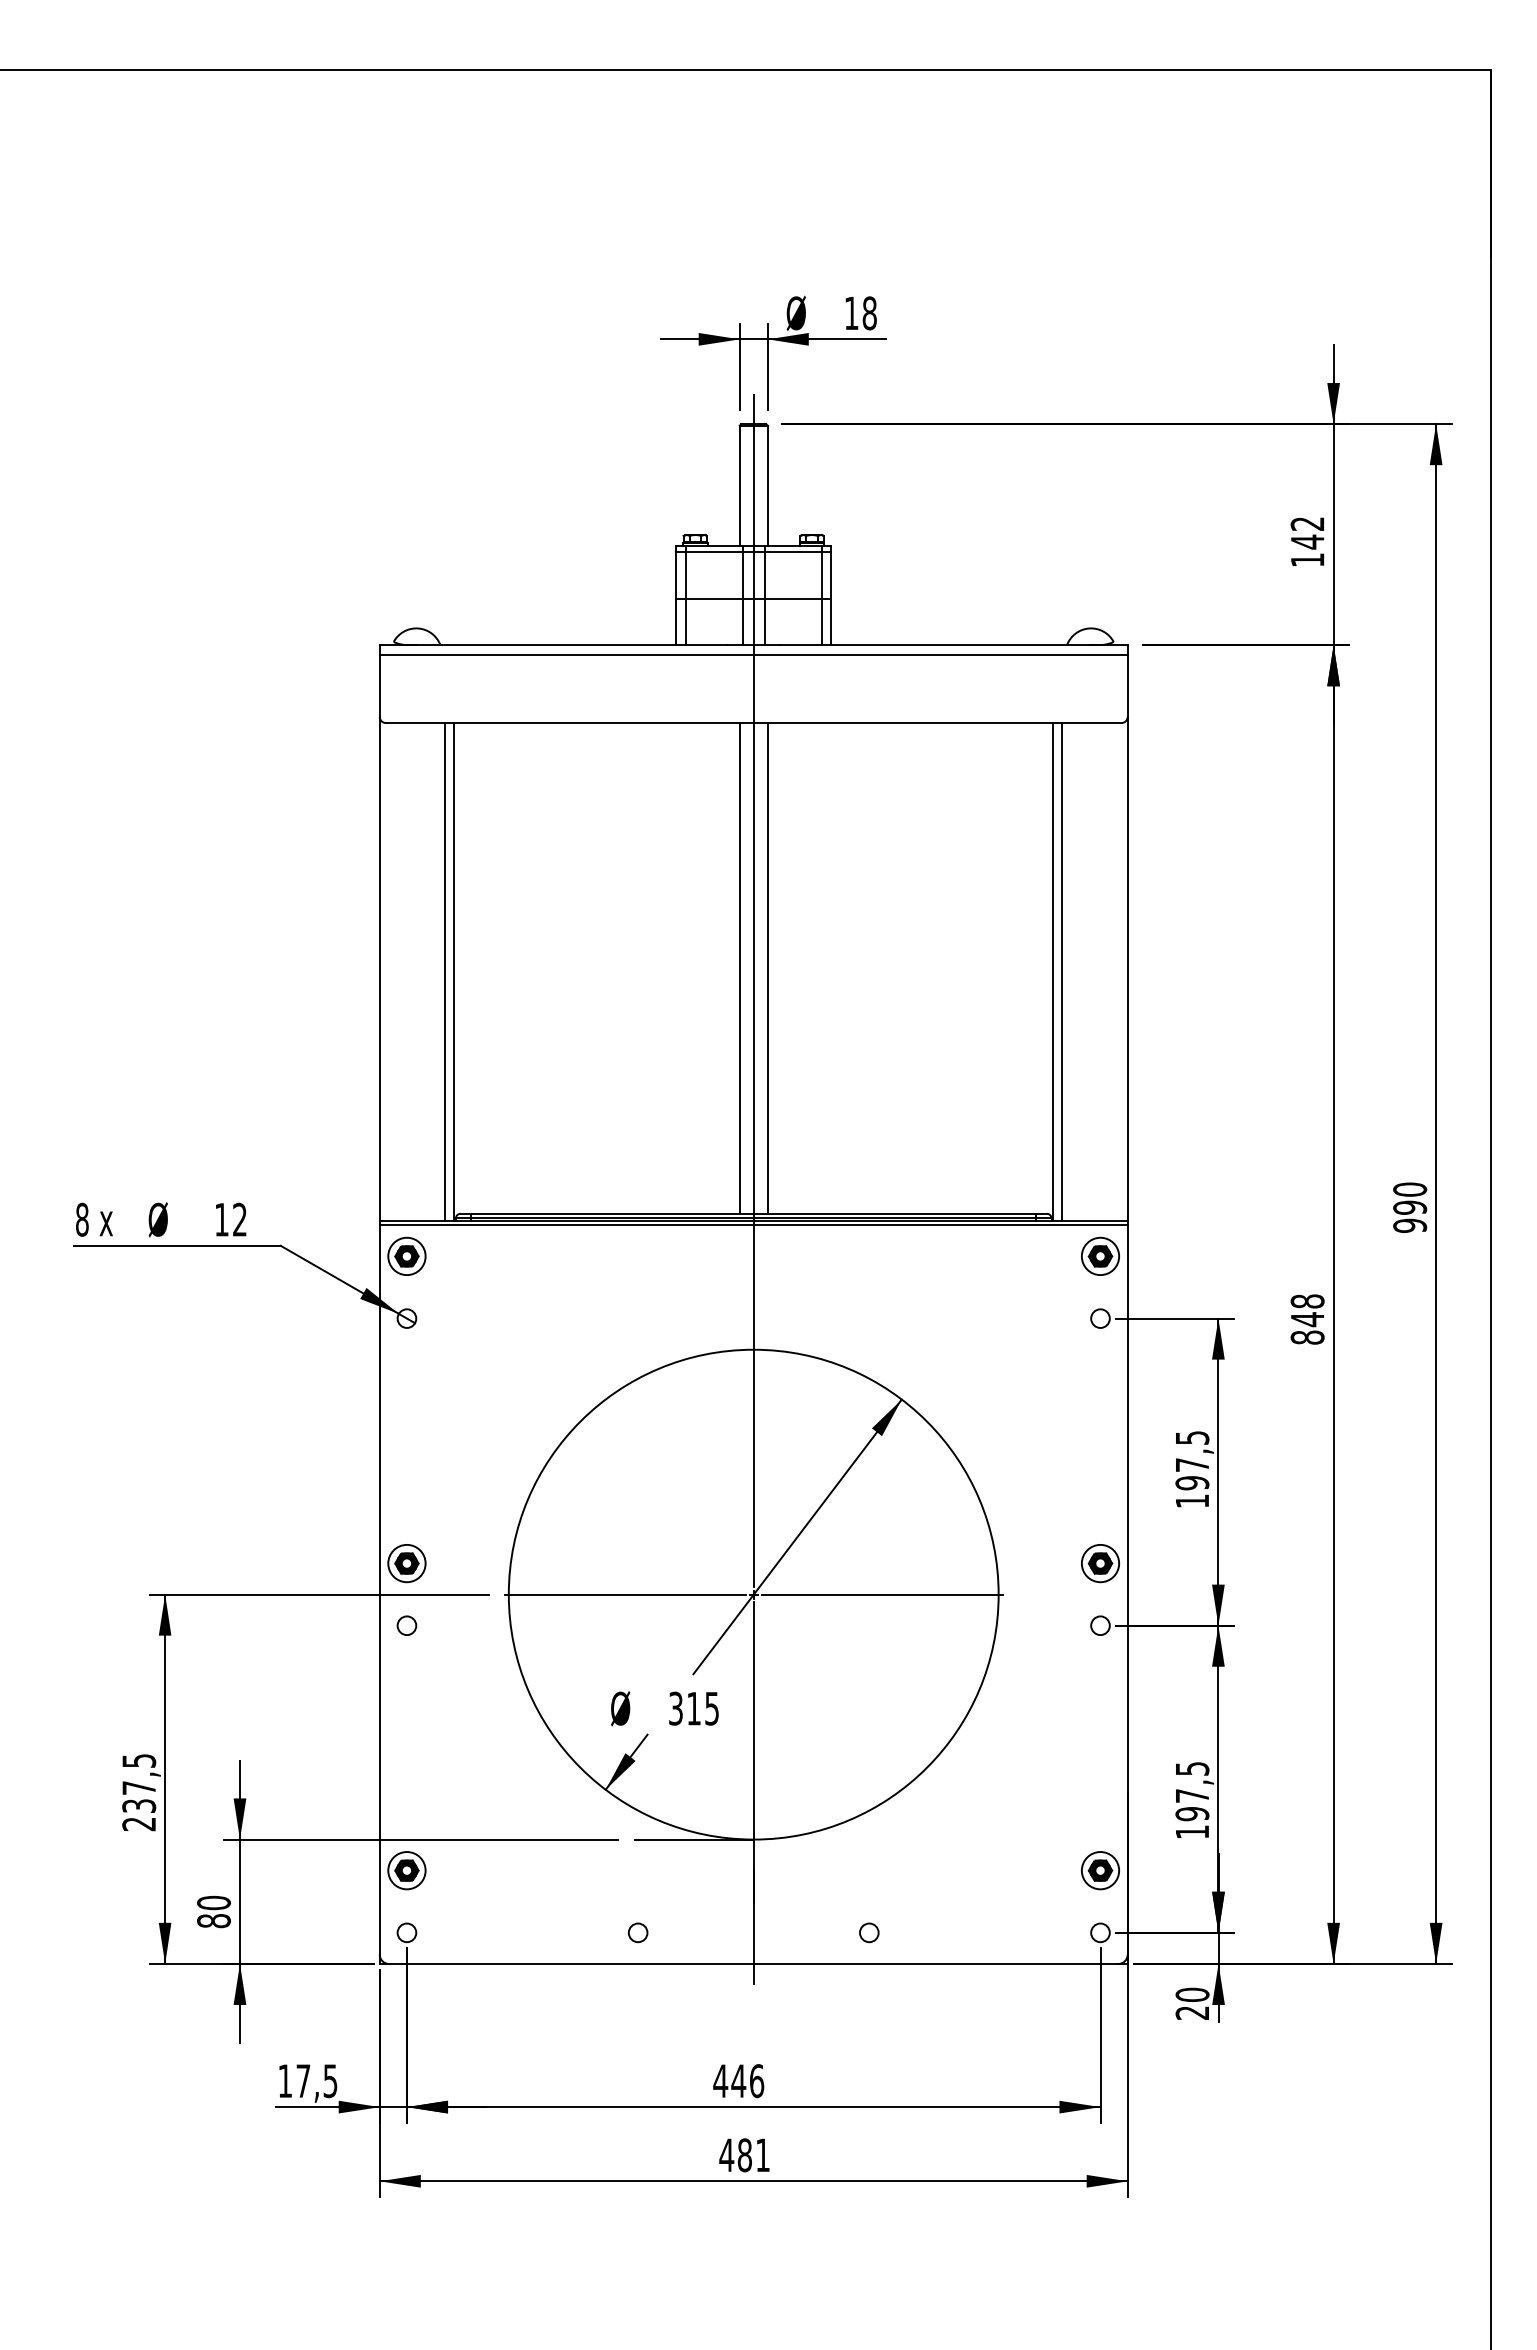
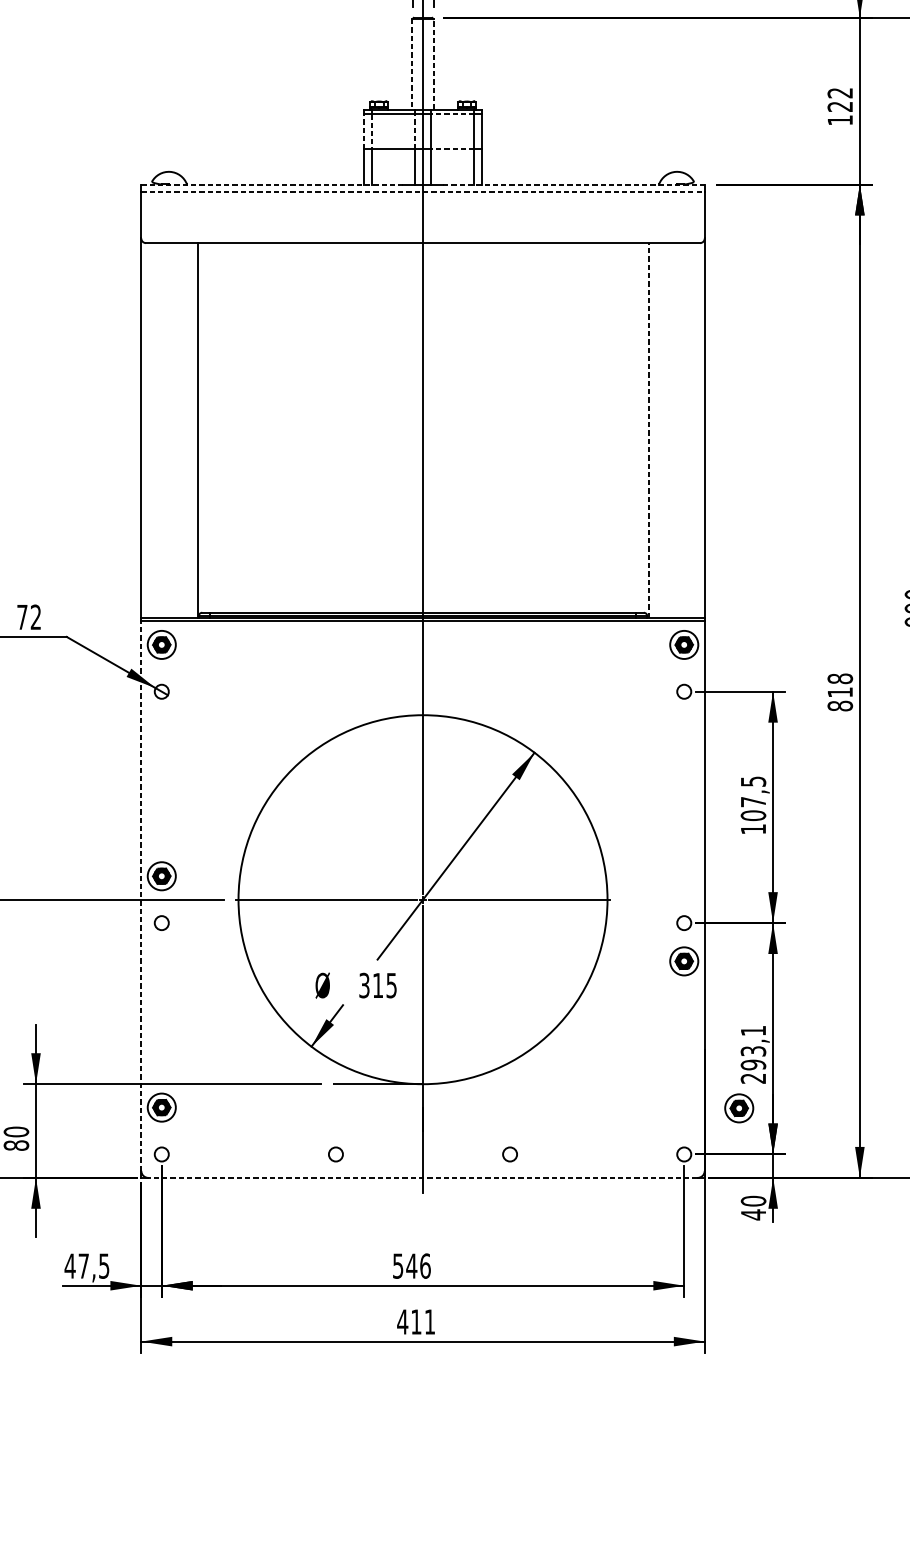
line: (767, 485) -> (433, 64), solid -> dashed
line: (739, 486) -> (412, 64), solid -> dashed
text: (1307, 541) -> (840, 106), 142 -> 122
line: (793, 552) -> (452, 114), solid -> dashed
line: (675, 574) -> (364, 131), solid -> dashed
line: (742, 574) -> (414, 131), solid -> dashed
line: (685, 575) -> (371, 131), solid -> dashed
line: (793, 598) -> (452, 149), solid -> dashed
line: (553, 645) -> (272, 184), solid -> dashed
line: (954, 645) -> (574, 184), solid -> dashed
line: (753, 654) -> (422, 191), solid -> dashed
line: (739, 968) -> (412, 428), removed
line: (767, 968) -> (433, 428), removed
line: (445, 971) -> (190, 430), removed
line: (1053, 971) -> (648, 430), solid -> dashed
line: (1062, 971) -> (655, 430), removed
text: (221, 1219) -> (22, 617), 12 -> 72
text: (1307, 1319) -> (840, 692), 848 -> 818
text: (1192, 1483) -> (753, 815), 197,5 -> 107,5
part: (1100, 1563) -> (684, 961), moved
line: (379, 1590) -> (141, 896), solid -> dashed
text: (1192, 1800) -> (753, 1054), 197,5 -> 293,1
part: (1100, 1870) -> (739, 1108), moved
line: (753, 1963) -> (422, 1177), solid -> dashed
text: (1191, 2012) -> (752, 1214), 20 -> 40
text: (284, 2080) -> (69, 1265), 17,5 -> 47,5
text: (720, 2081) -> (397, 1266), 446 -> 546
text: (744, 2155) -> (416, 1322), 481 -> 411

